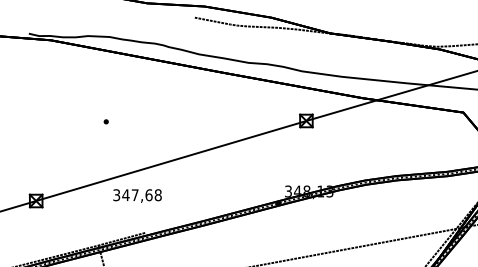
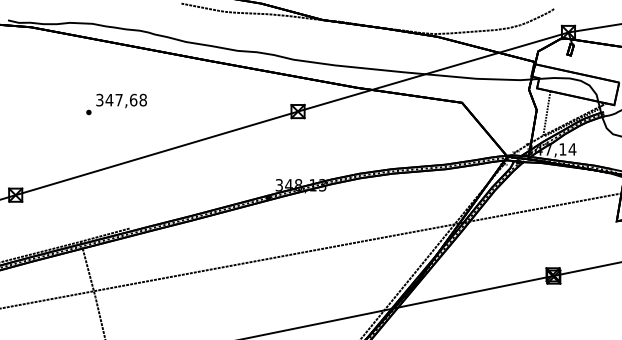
text: (137, 195) -> (121, 100), moved

